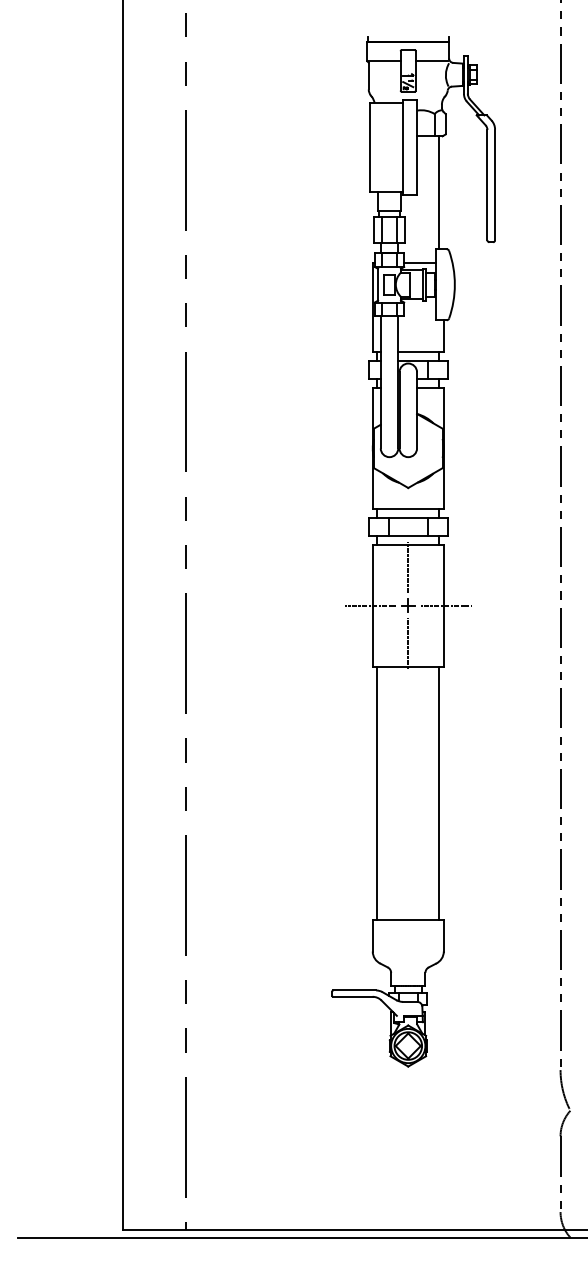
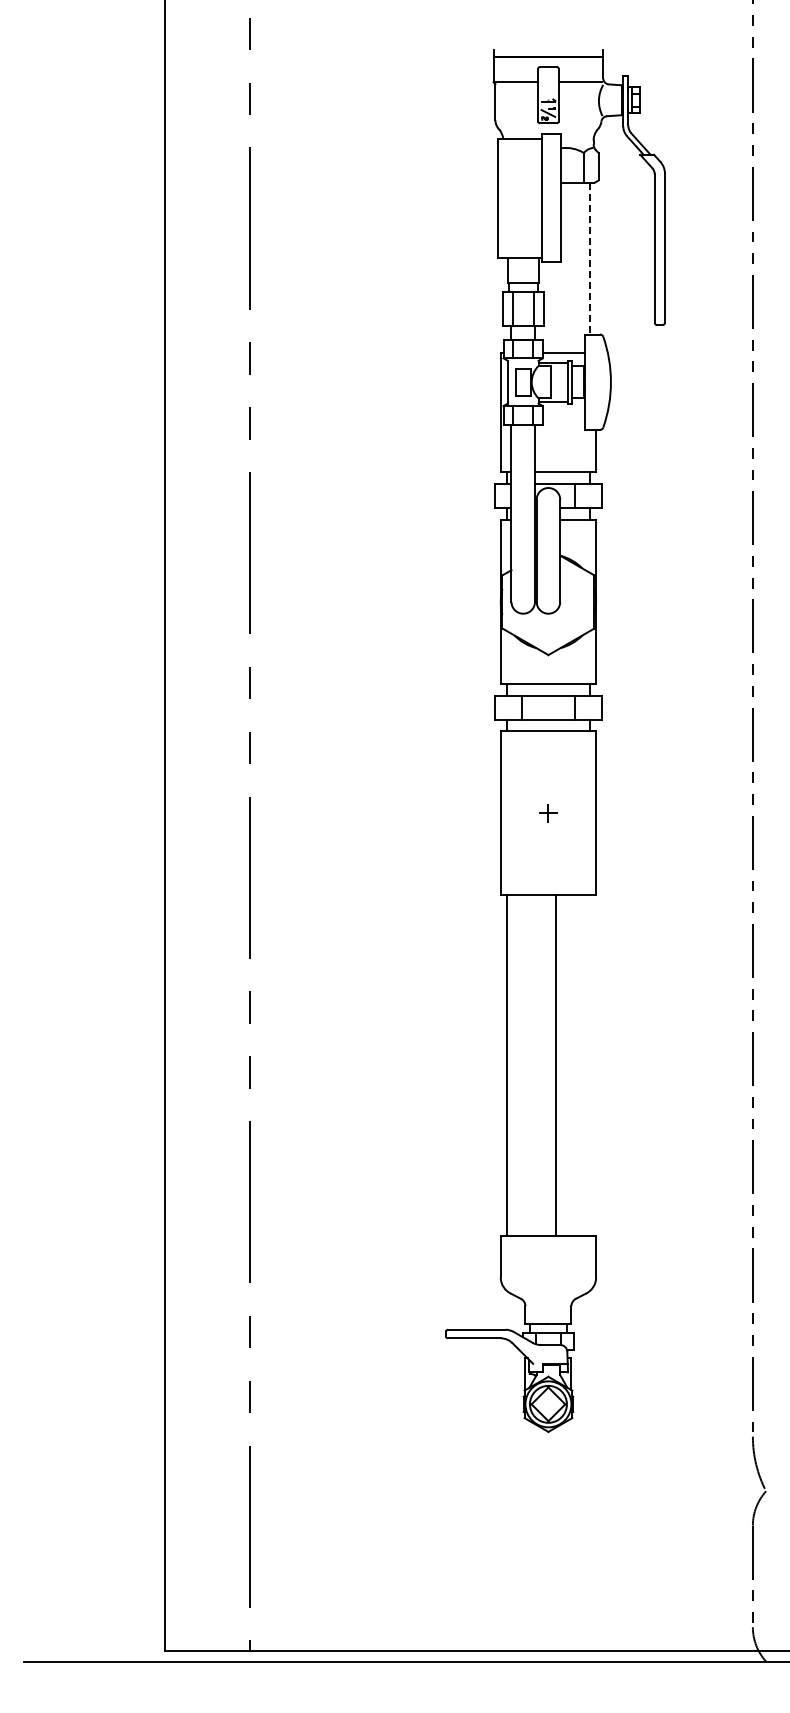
line: (438, 192) -> (589, 258), solid -> dashed
line: (408, 567) -> (548, 761), removed
line: (370, 605) -> (497, 813), removed
line: (446, 605) -> (599, 813), removed
line: (408, 643) -> (548, 864), removed
line: (438, 792) -> (555, 1064), moved

